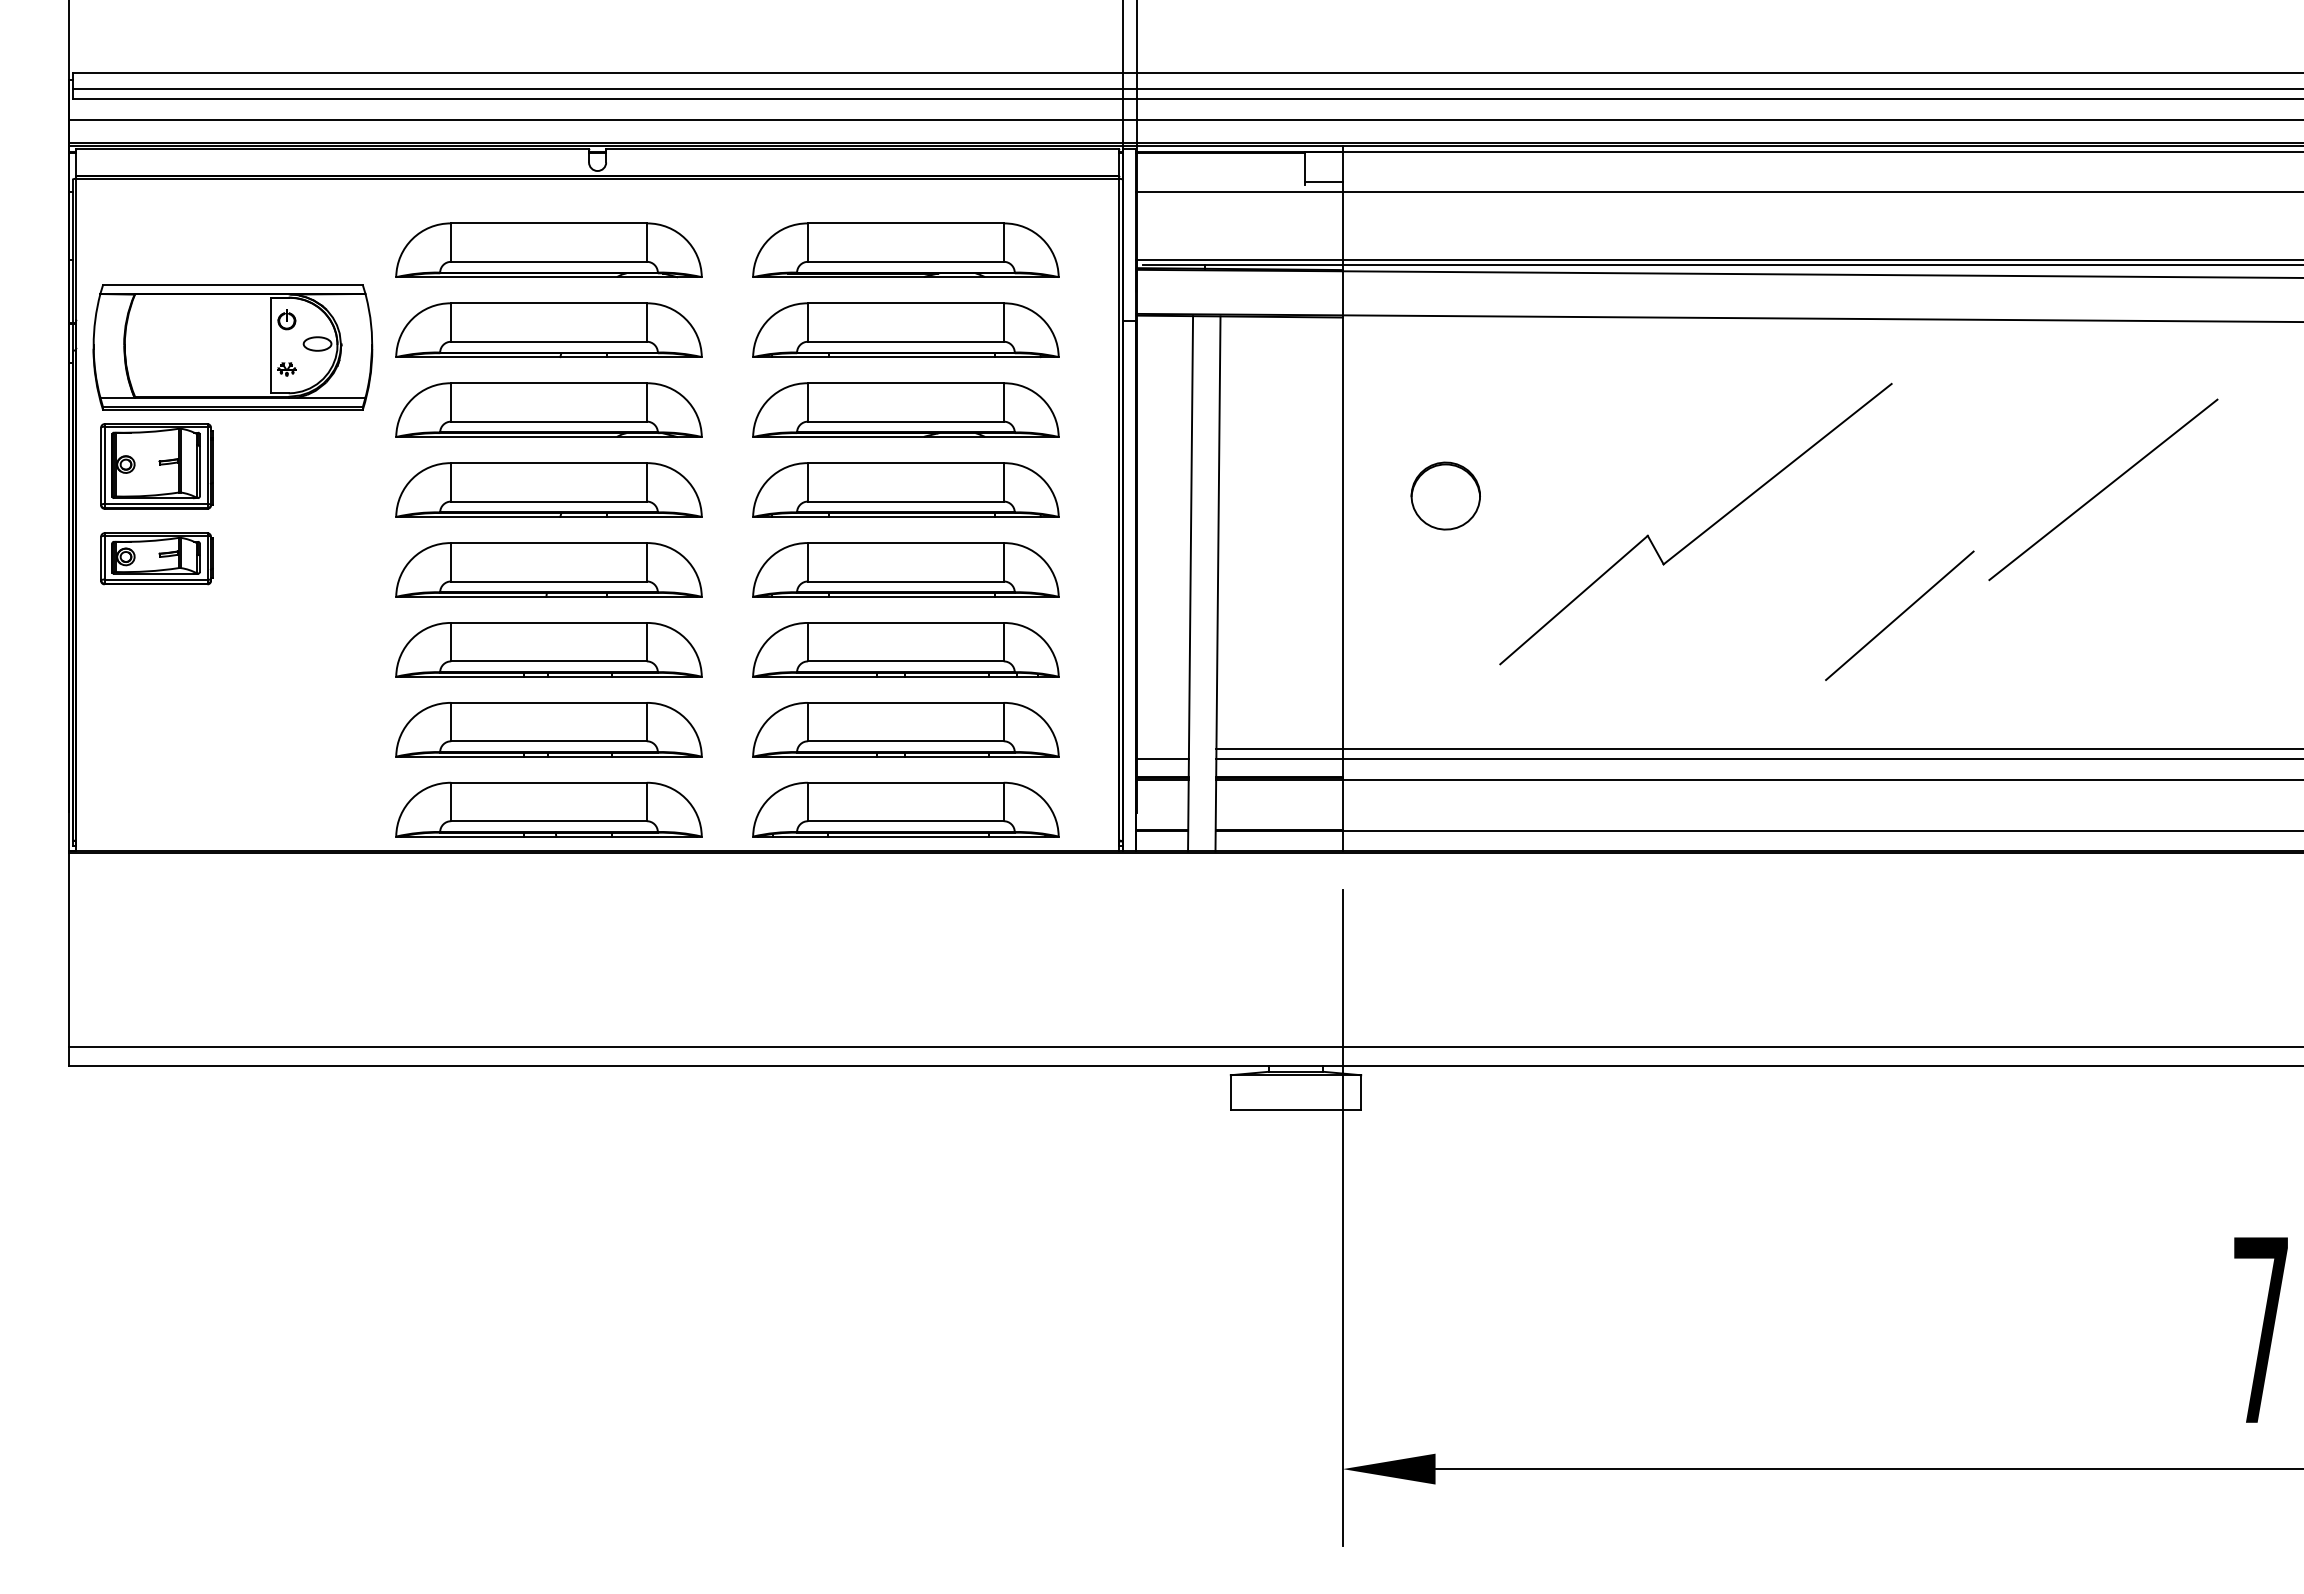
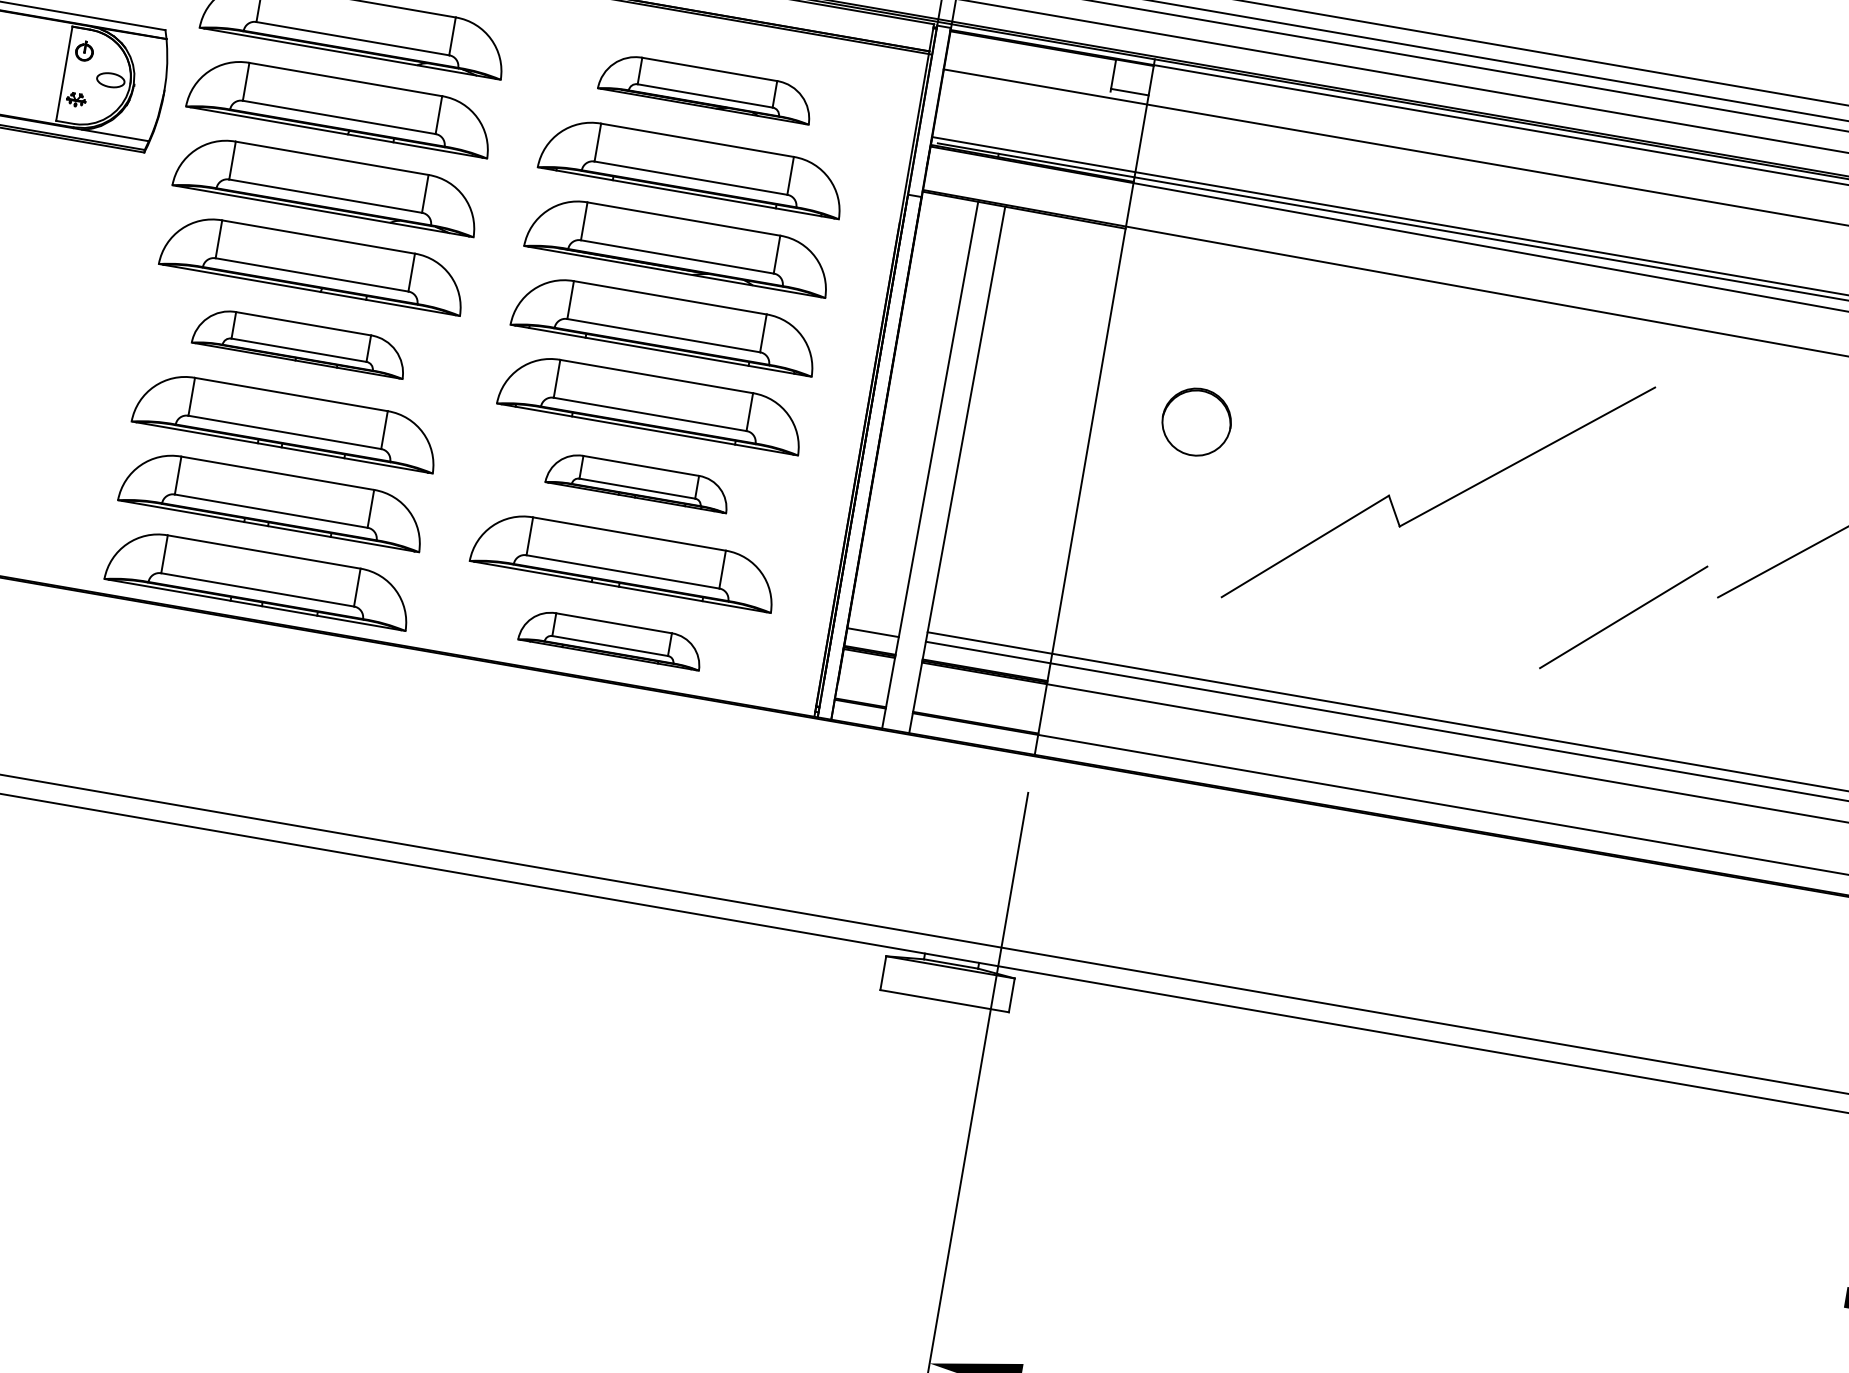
part: (905, 249) -> (706, 87), size x0.7
part: (548, 569) -> (299, 341), size x0.7
part: (905, 649) -> (638, 481), size x0.6
part: (905, 809) -> (610, 639), size x0.6

